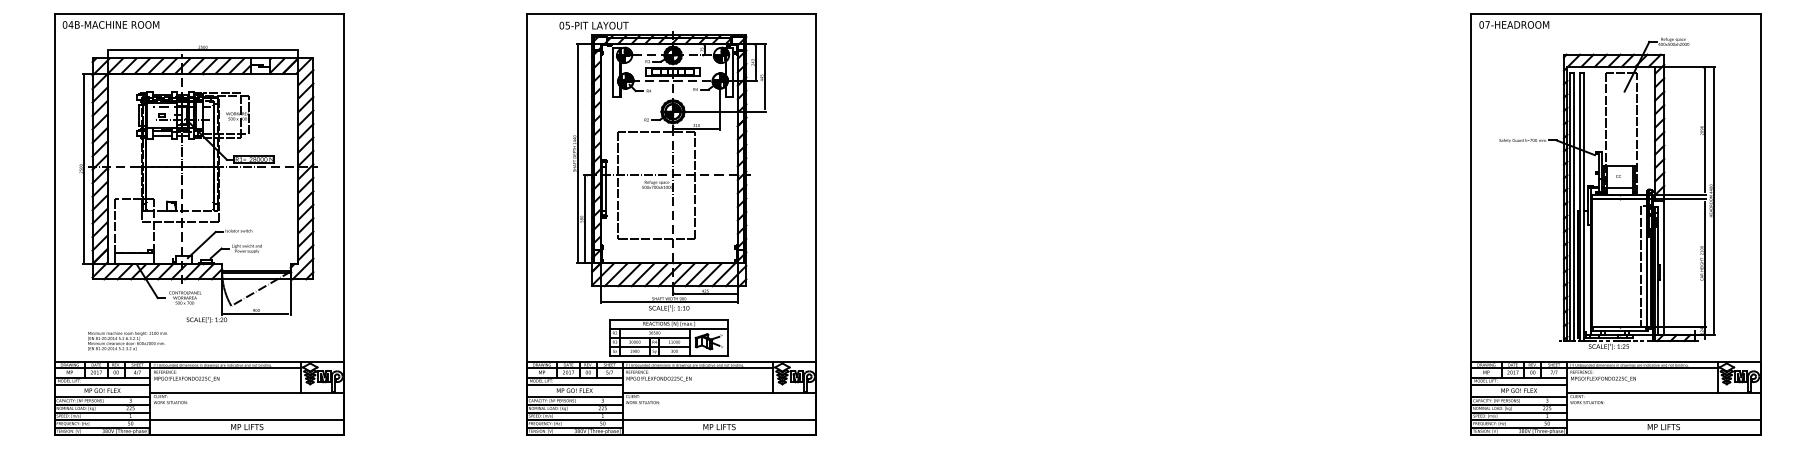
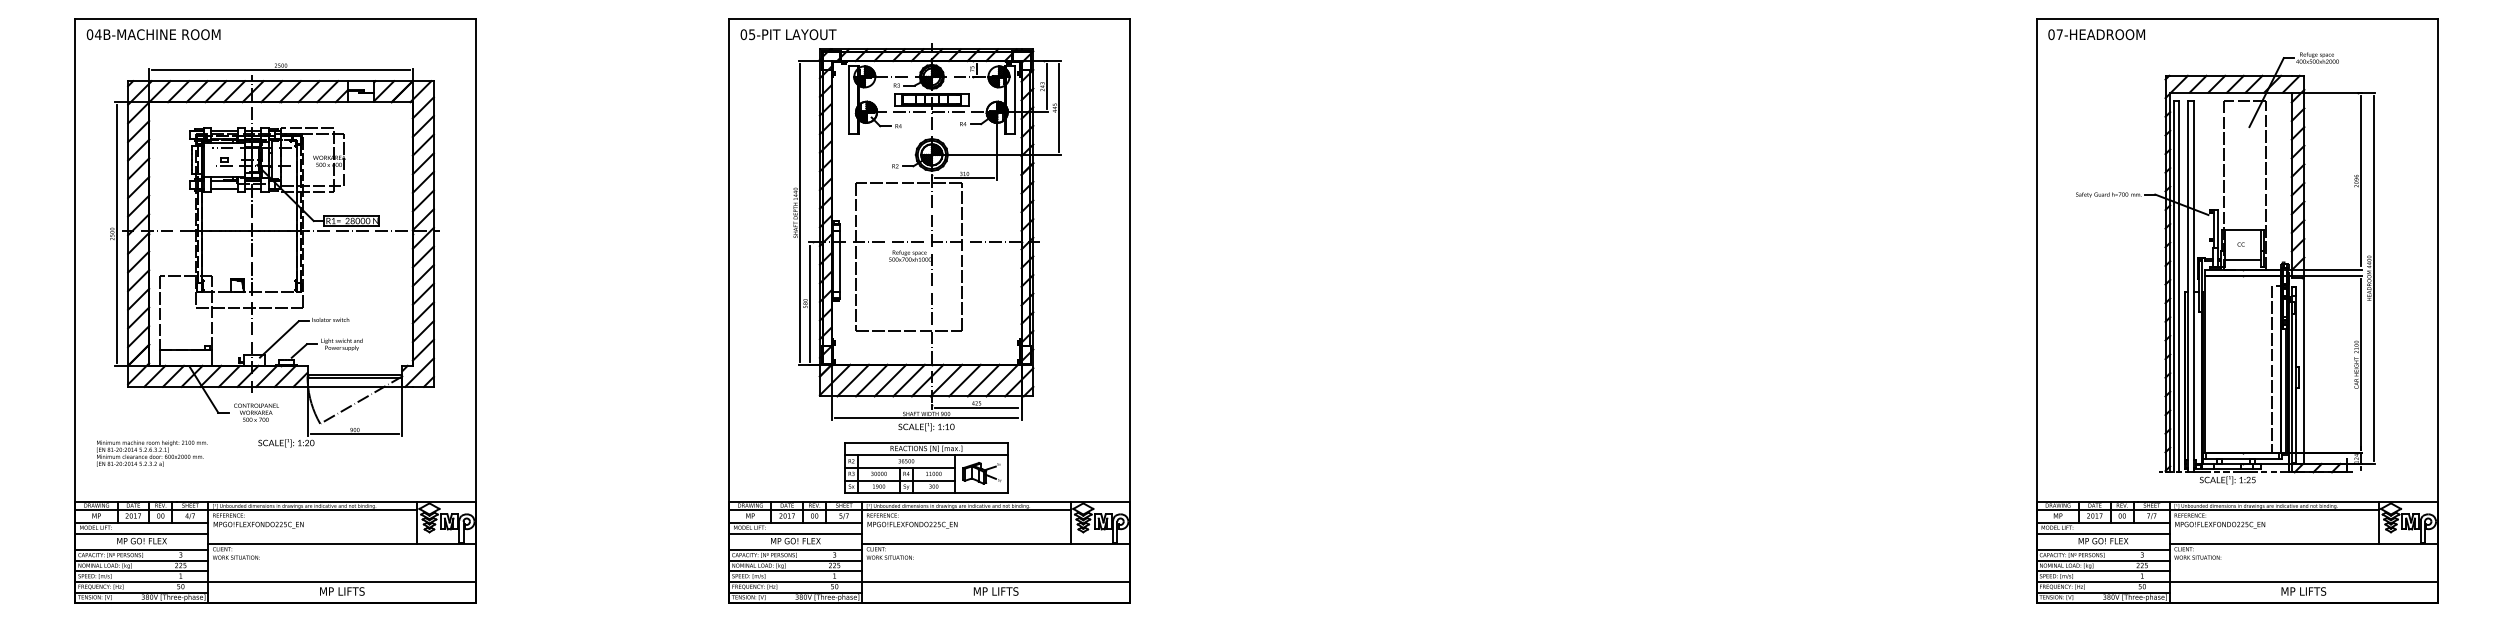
text: (594, 25) -> (788, 34), moved
text: (128, 341) -> (152, 453), moved

